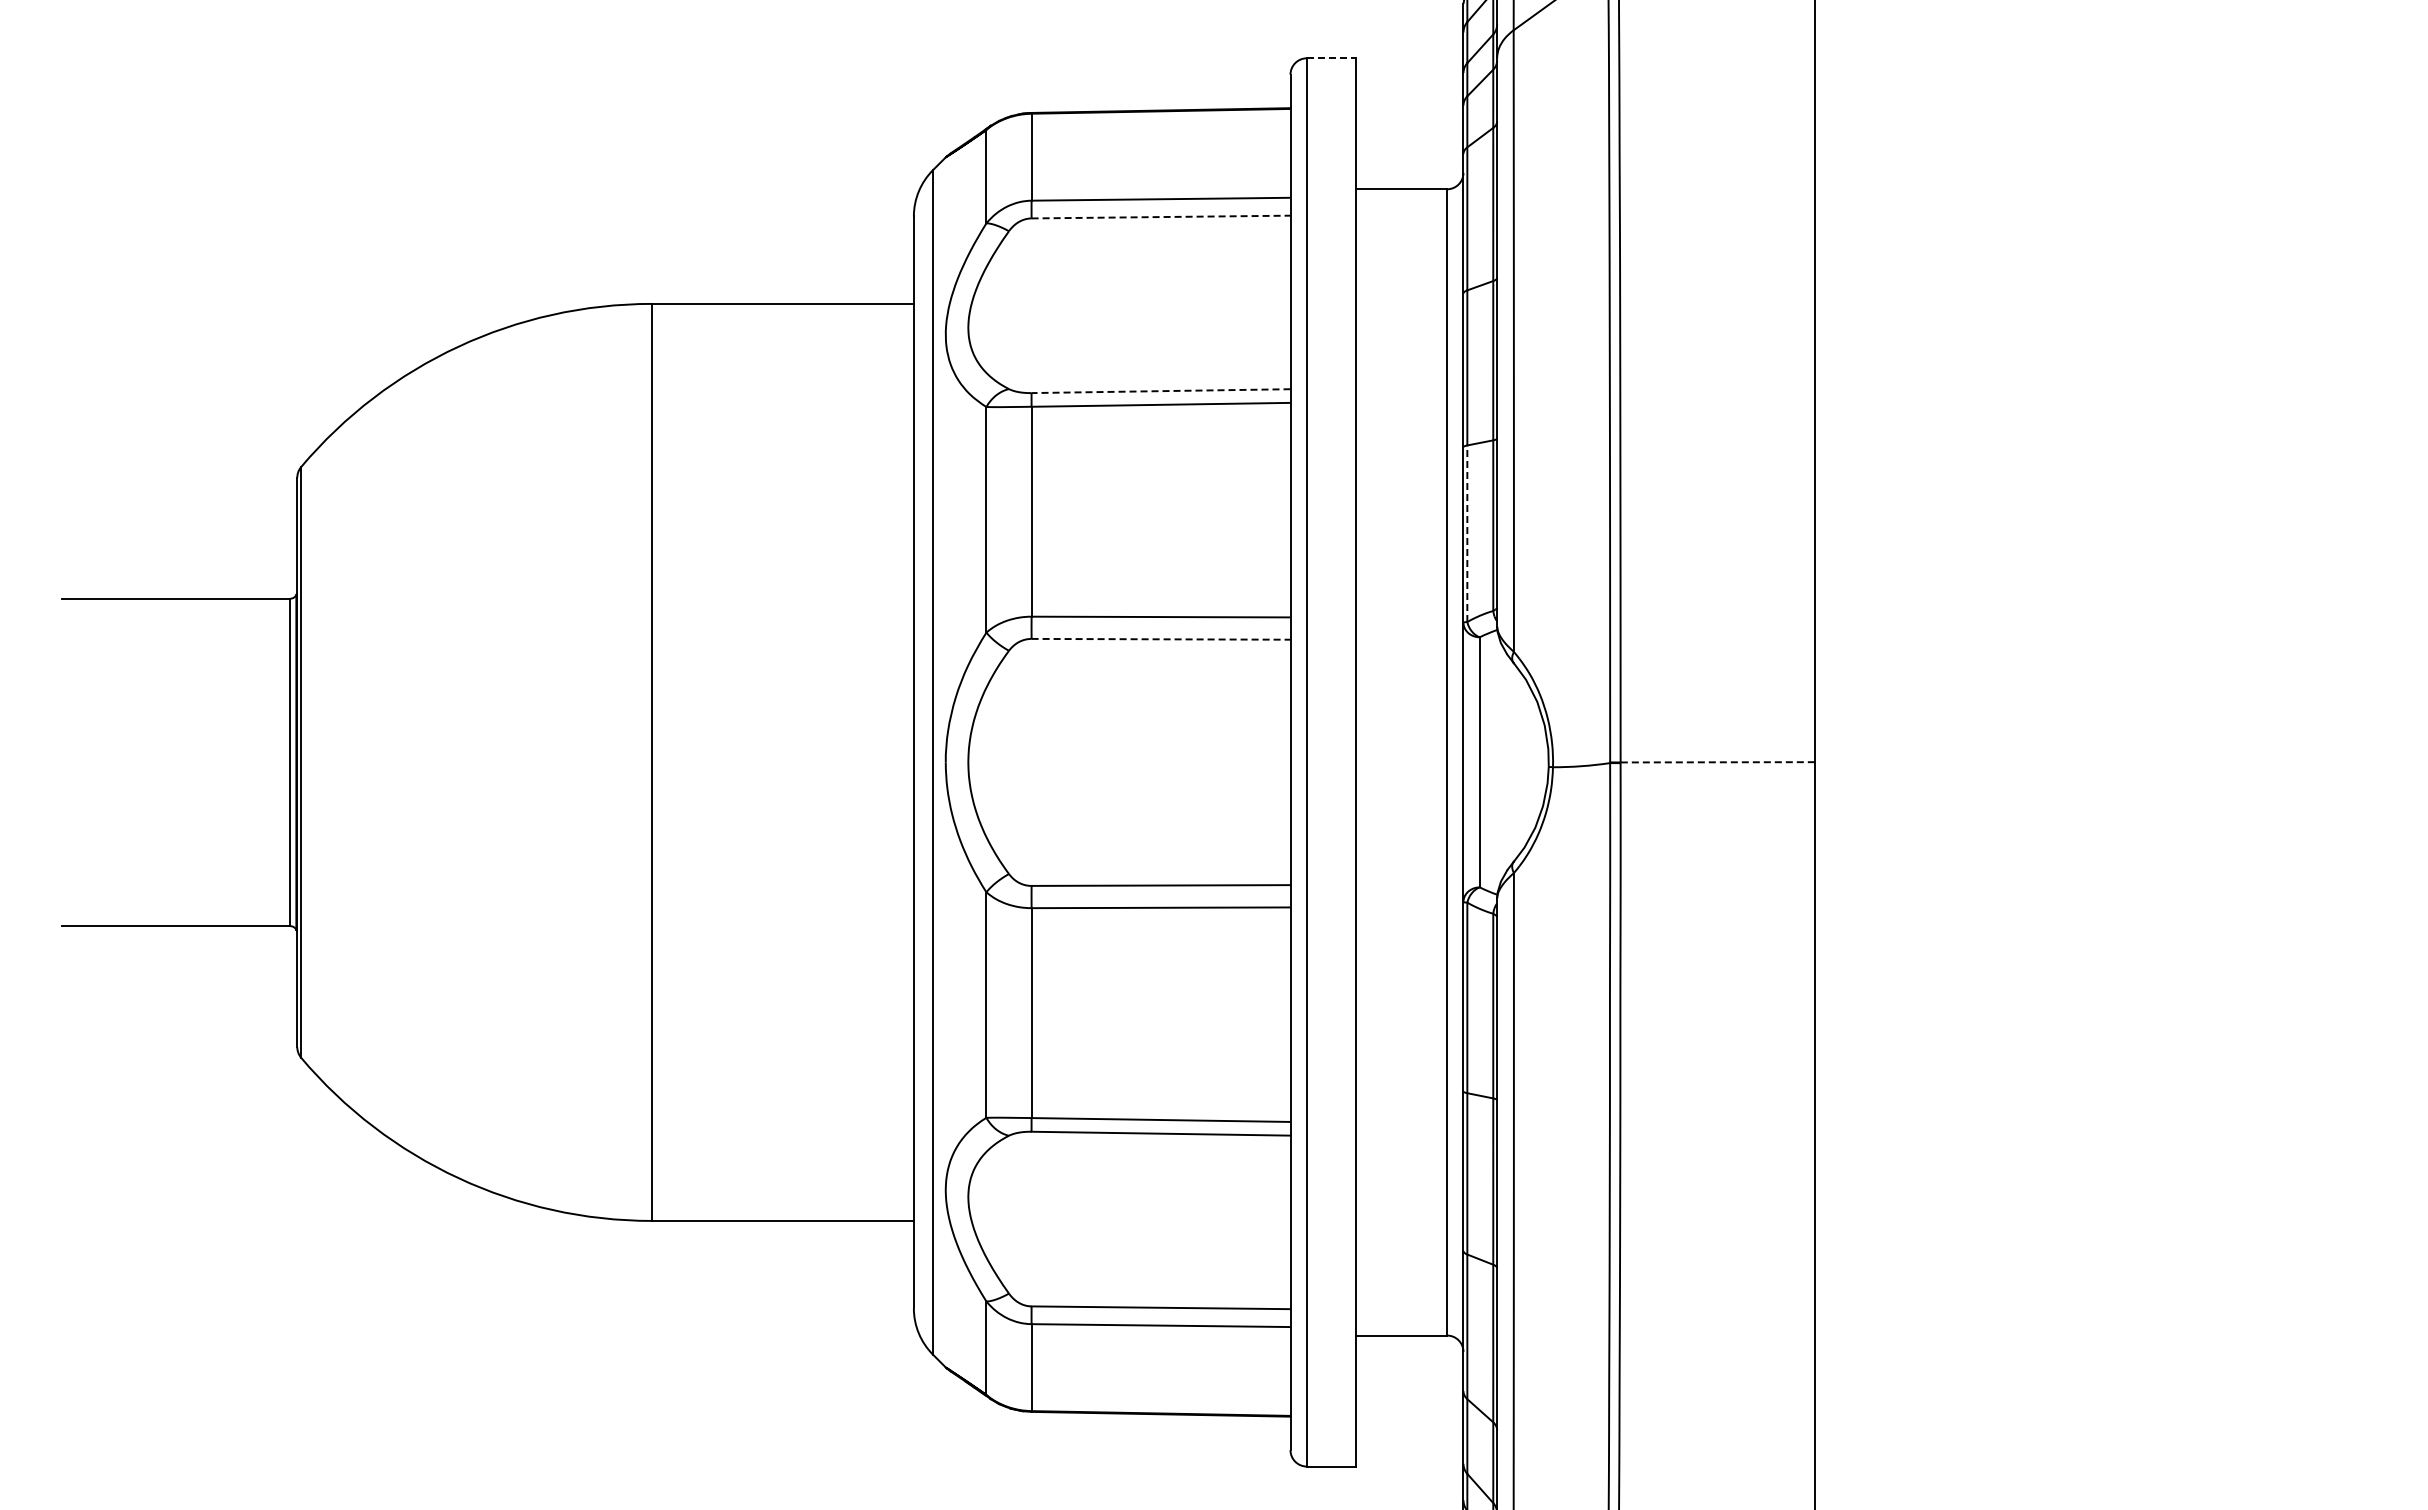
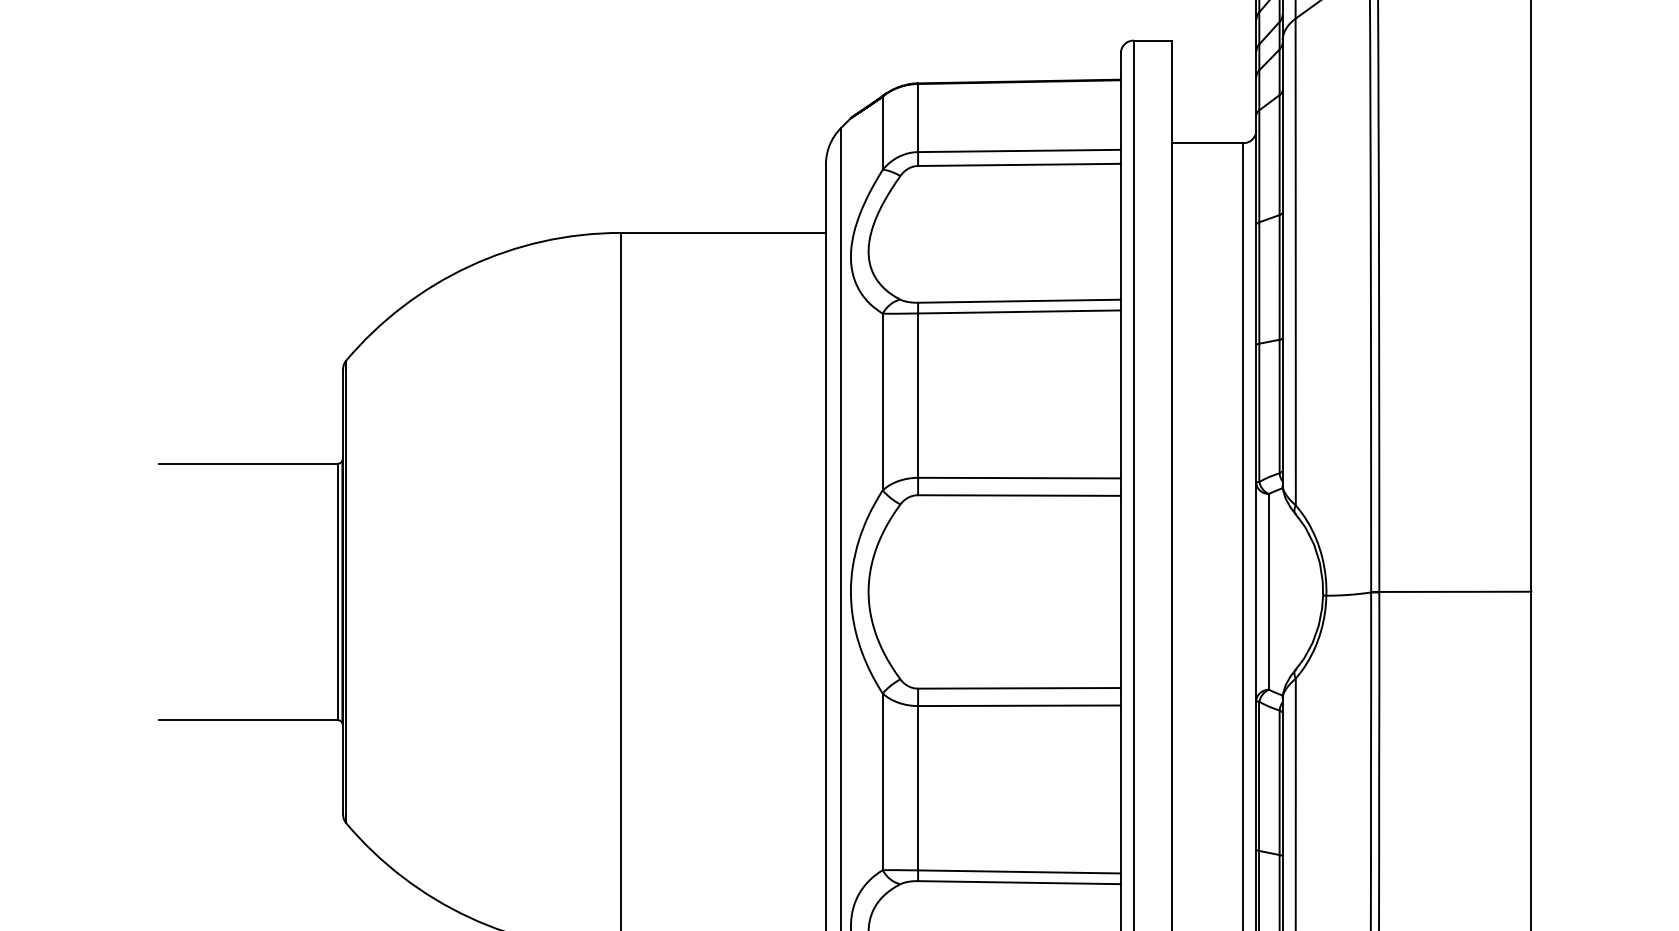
line: (1331, 58) -> (1152, 40), dashed -> solid
line: (1161, 217) -> (1019, 165), dashed -> solid
line: (1160, 391) -> (1019, 301), dashed -> solid
line: (1467, 533) -> (1259, 412), dashed -> solid
line: (1161, 639) -> (1019, 495), dashed -> solid
line: (1717, 762) -> (1455, 592), dashed -> solid

